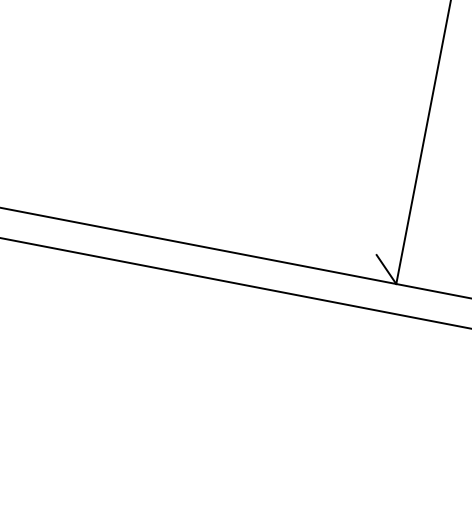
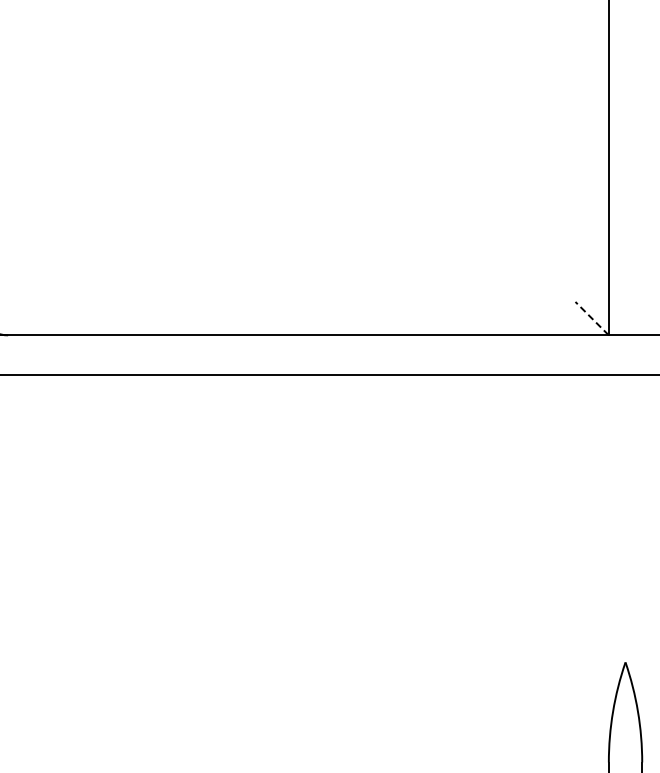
line: (386, 269) -> (592, 318), solid -> dashed

